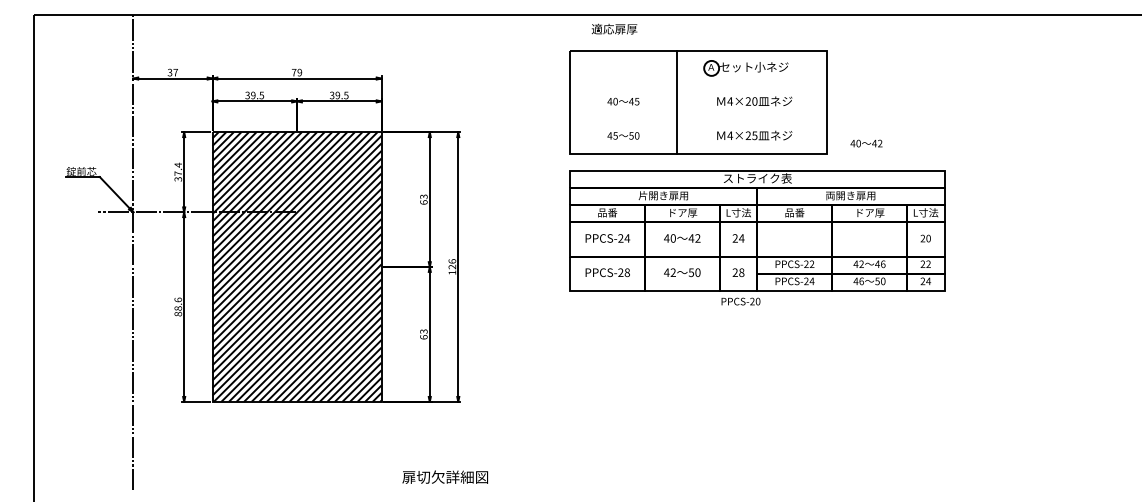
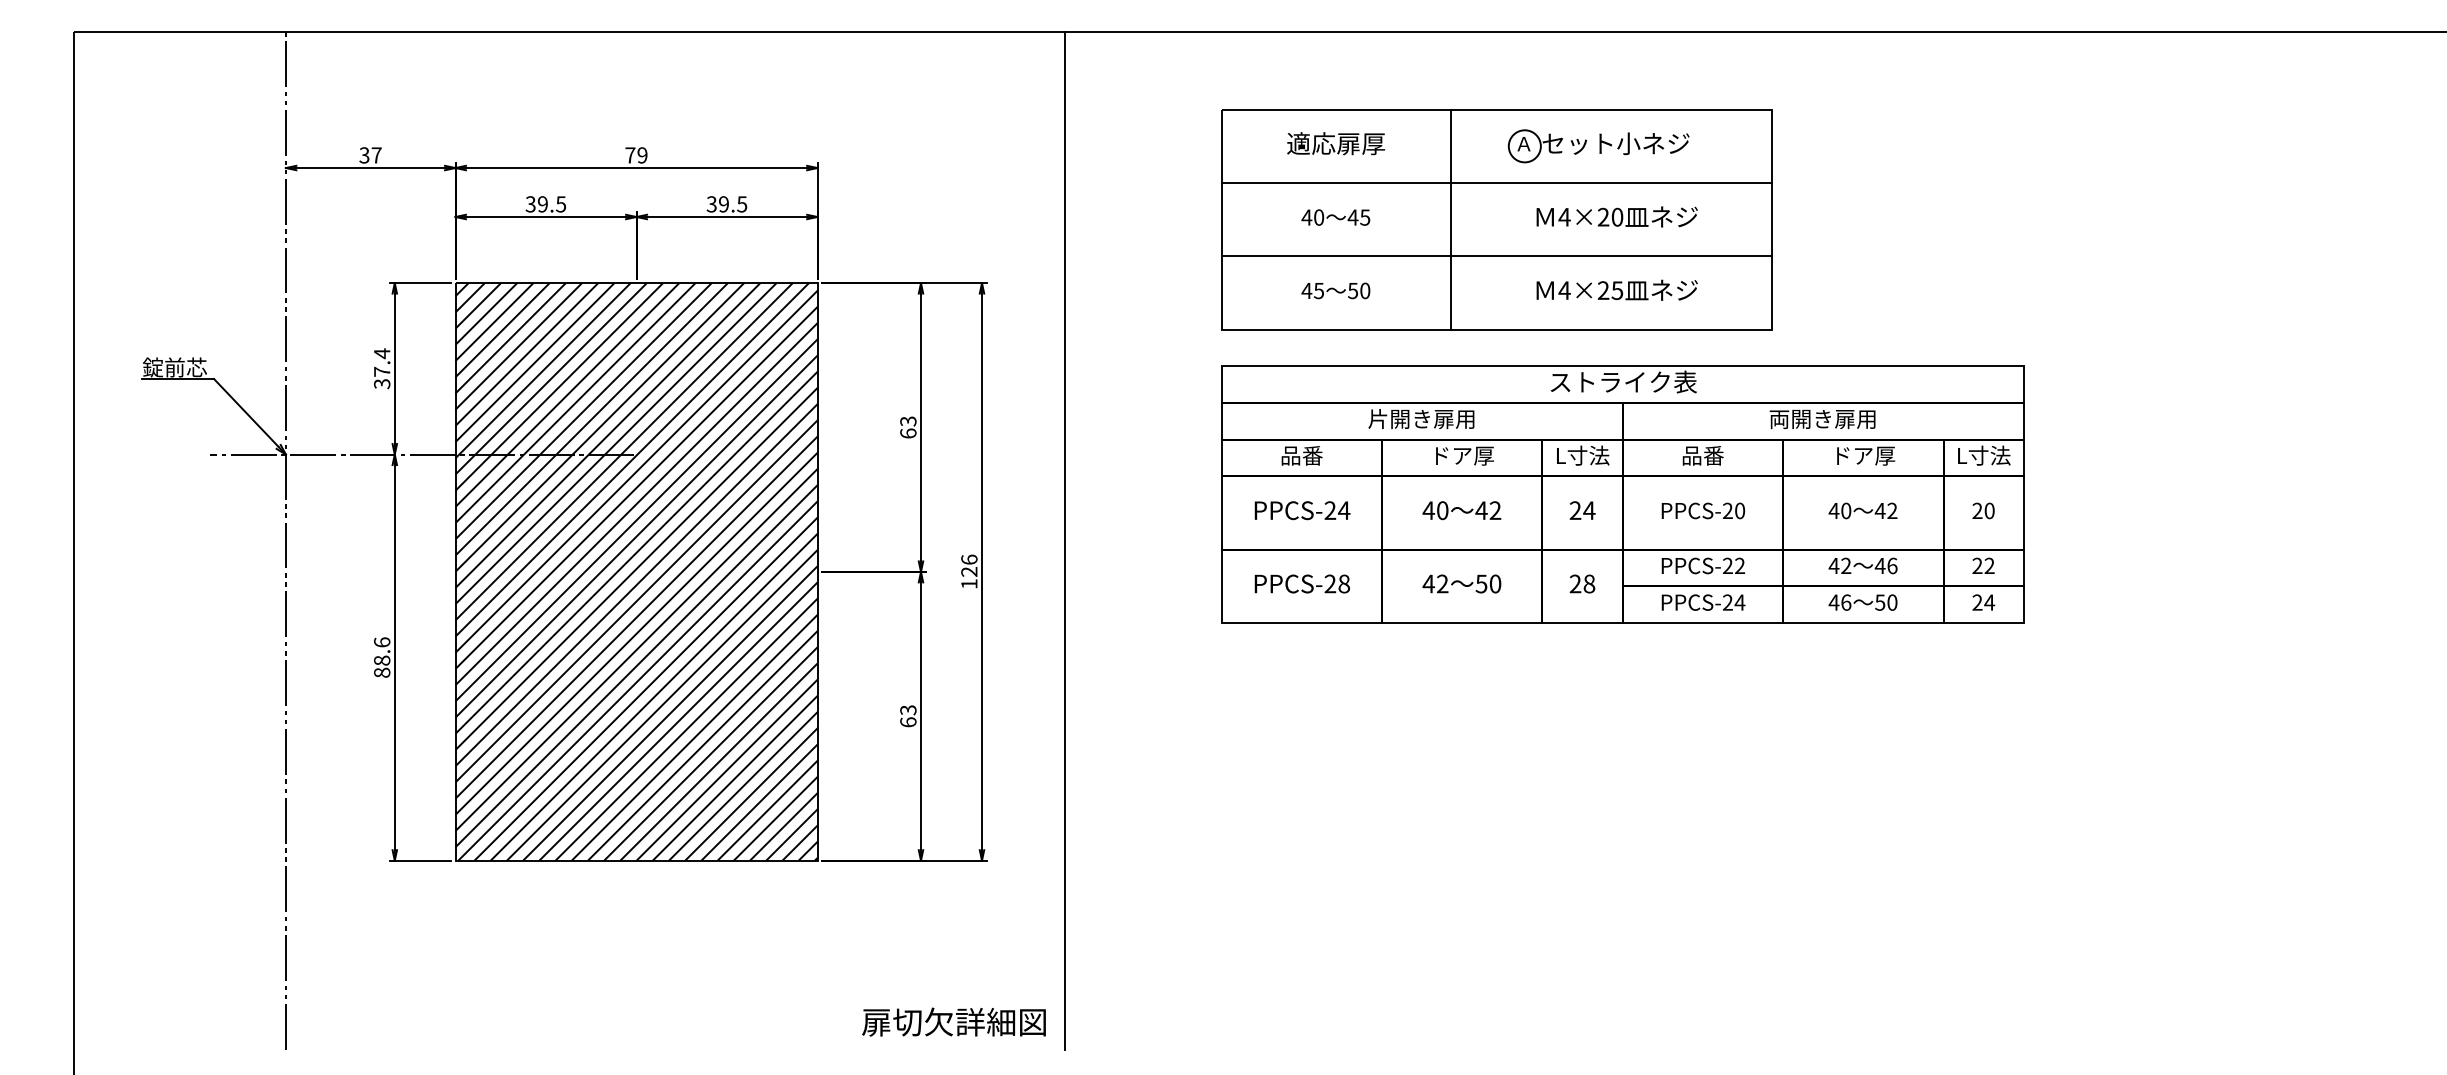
text: (614, 28) -> (1335, 142), moved
line: (698, 85) -> (1496, 182), added
line: (698, 119) -> (1496, 255), added
text: (866, 143) -> (1863, 510), moved
line: (497, 252) -> (1066, 540), added
text: (740, 301) -> (1702, 510), moved

